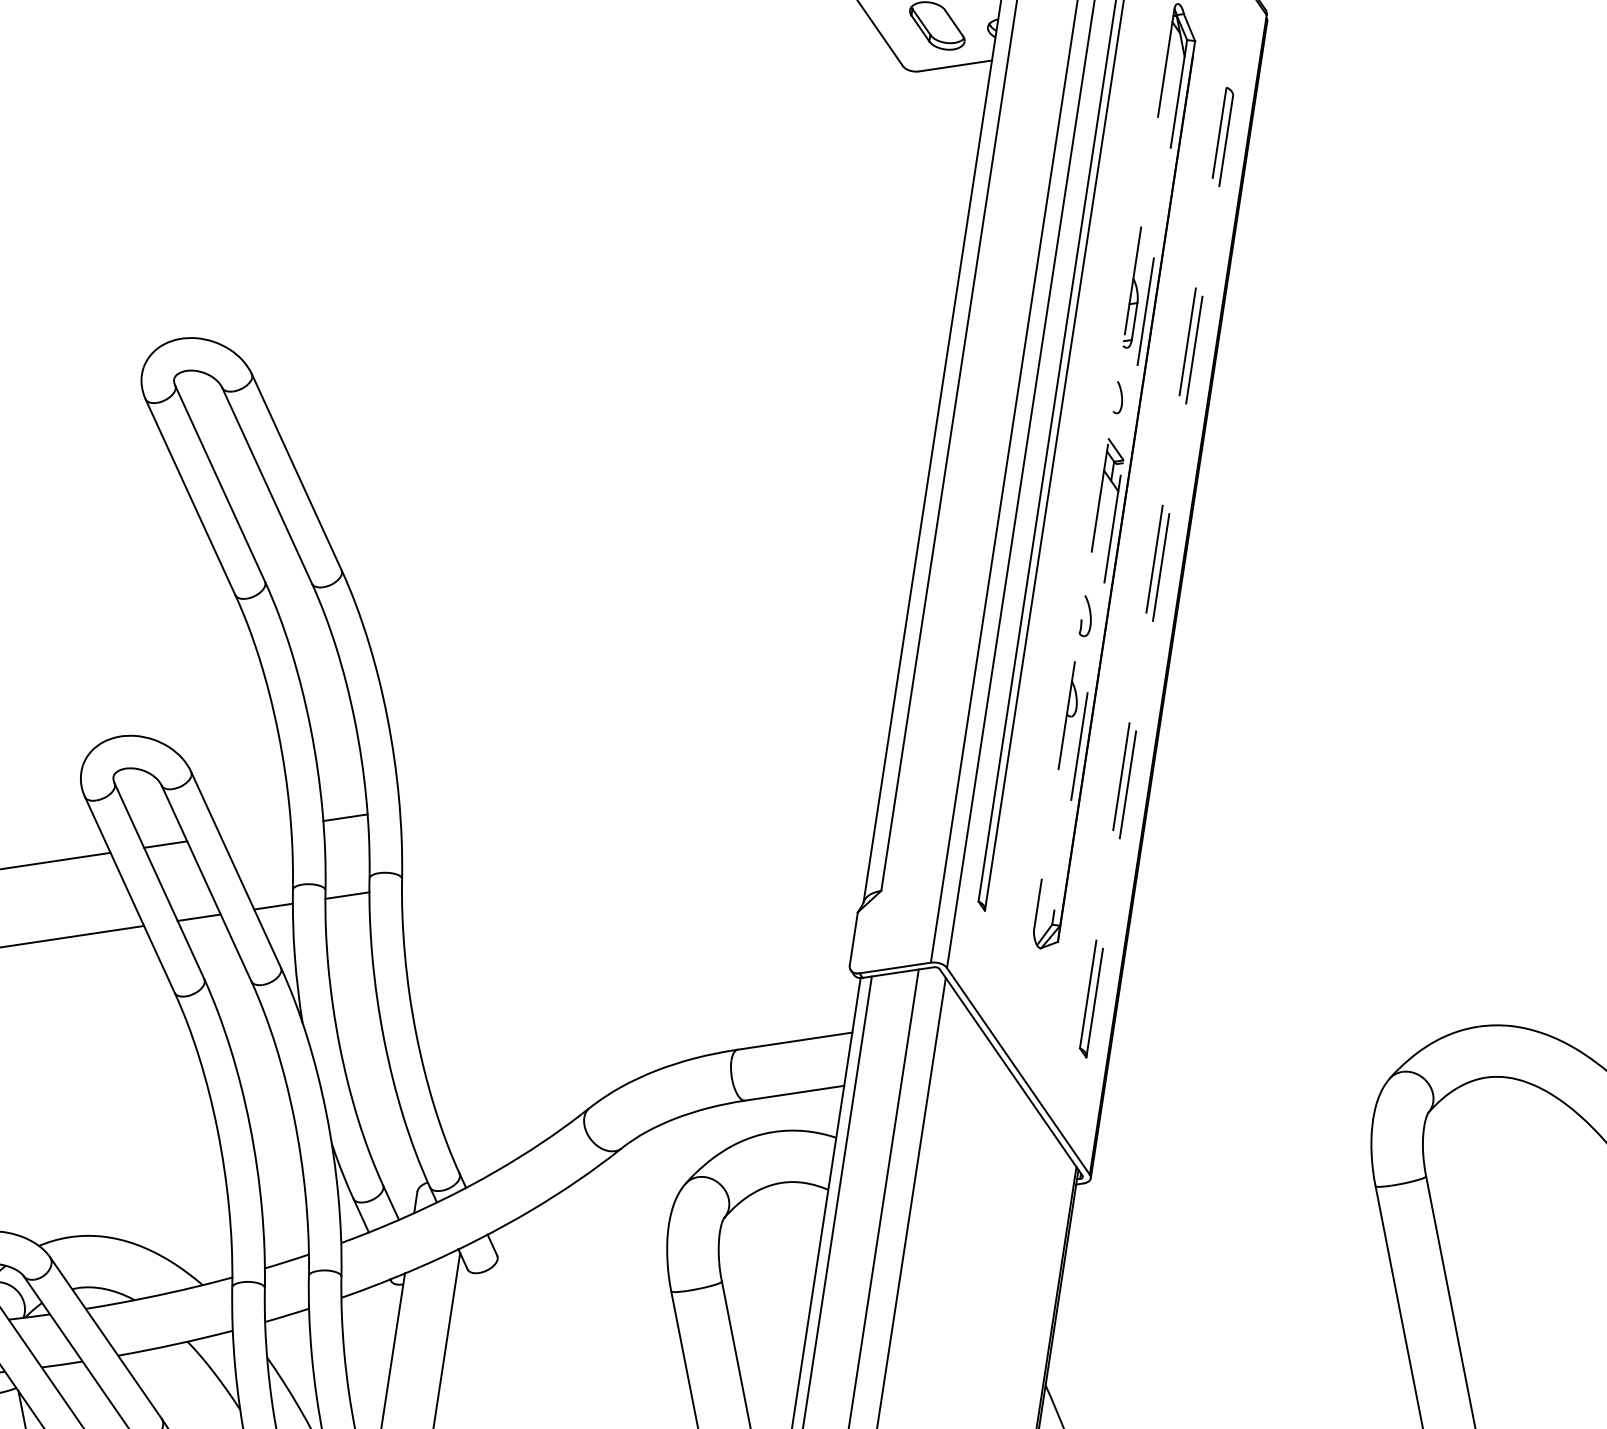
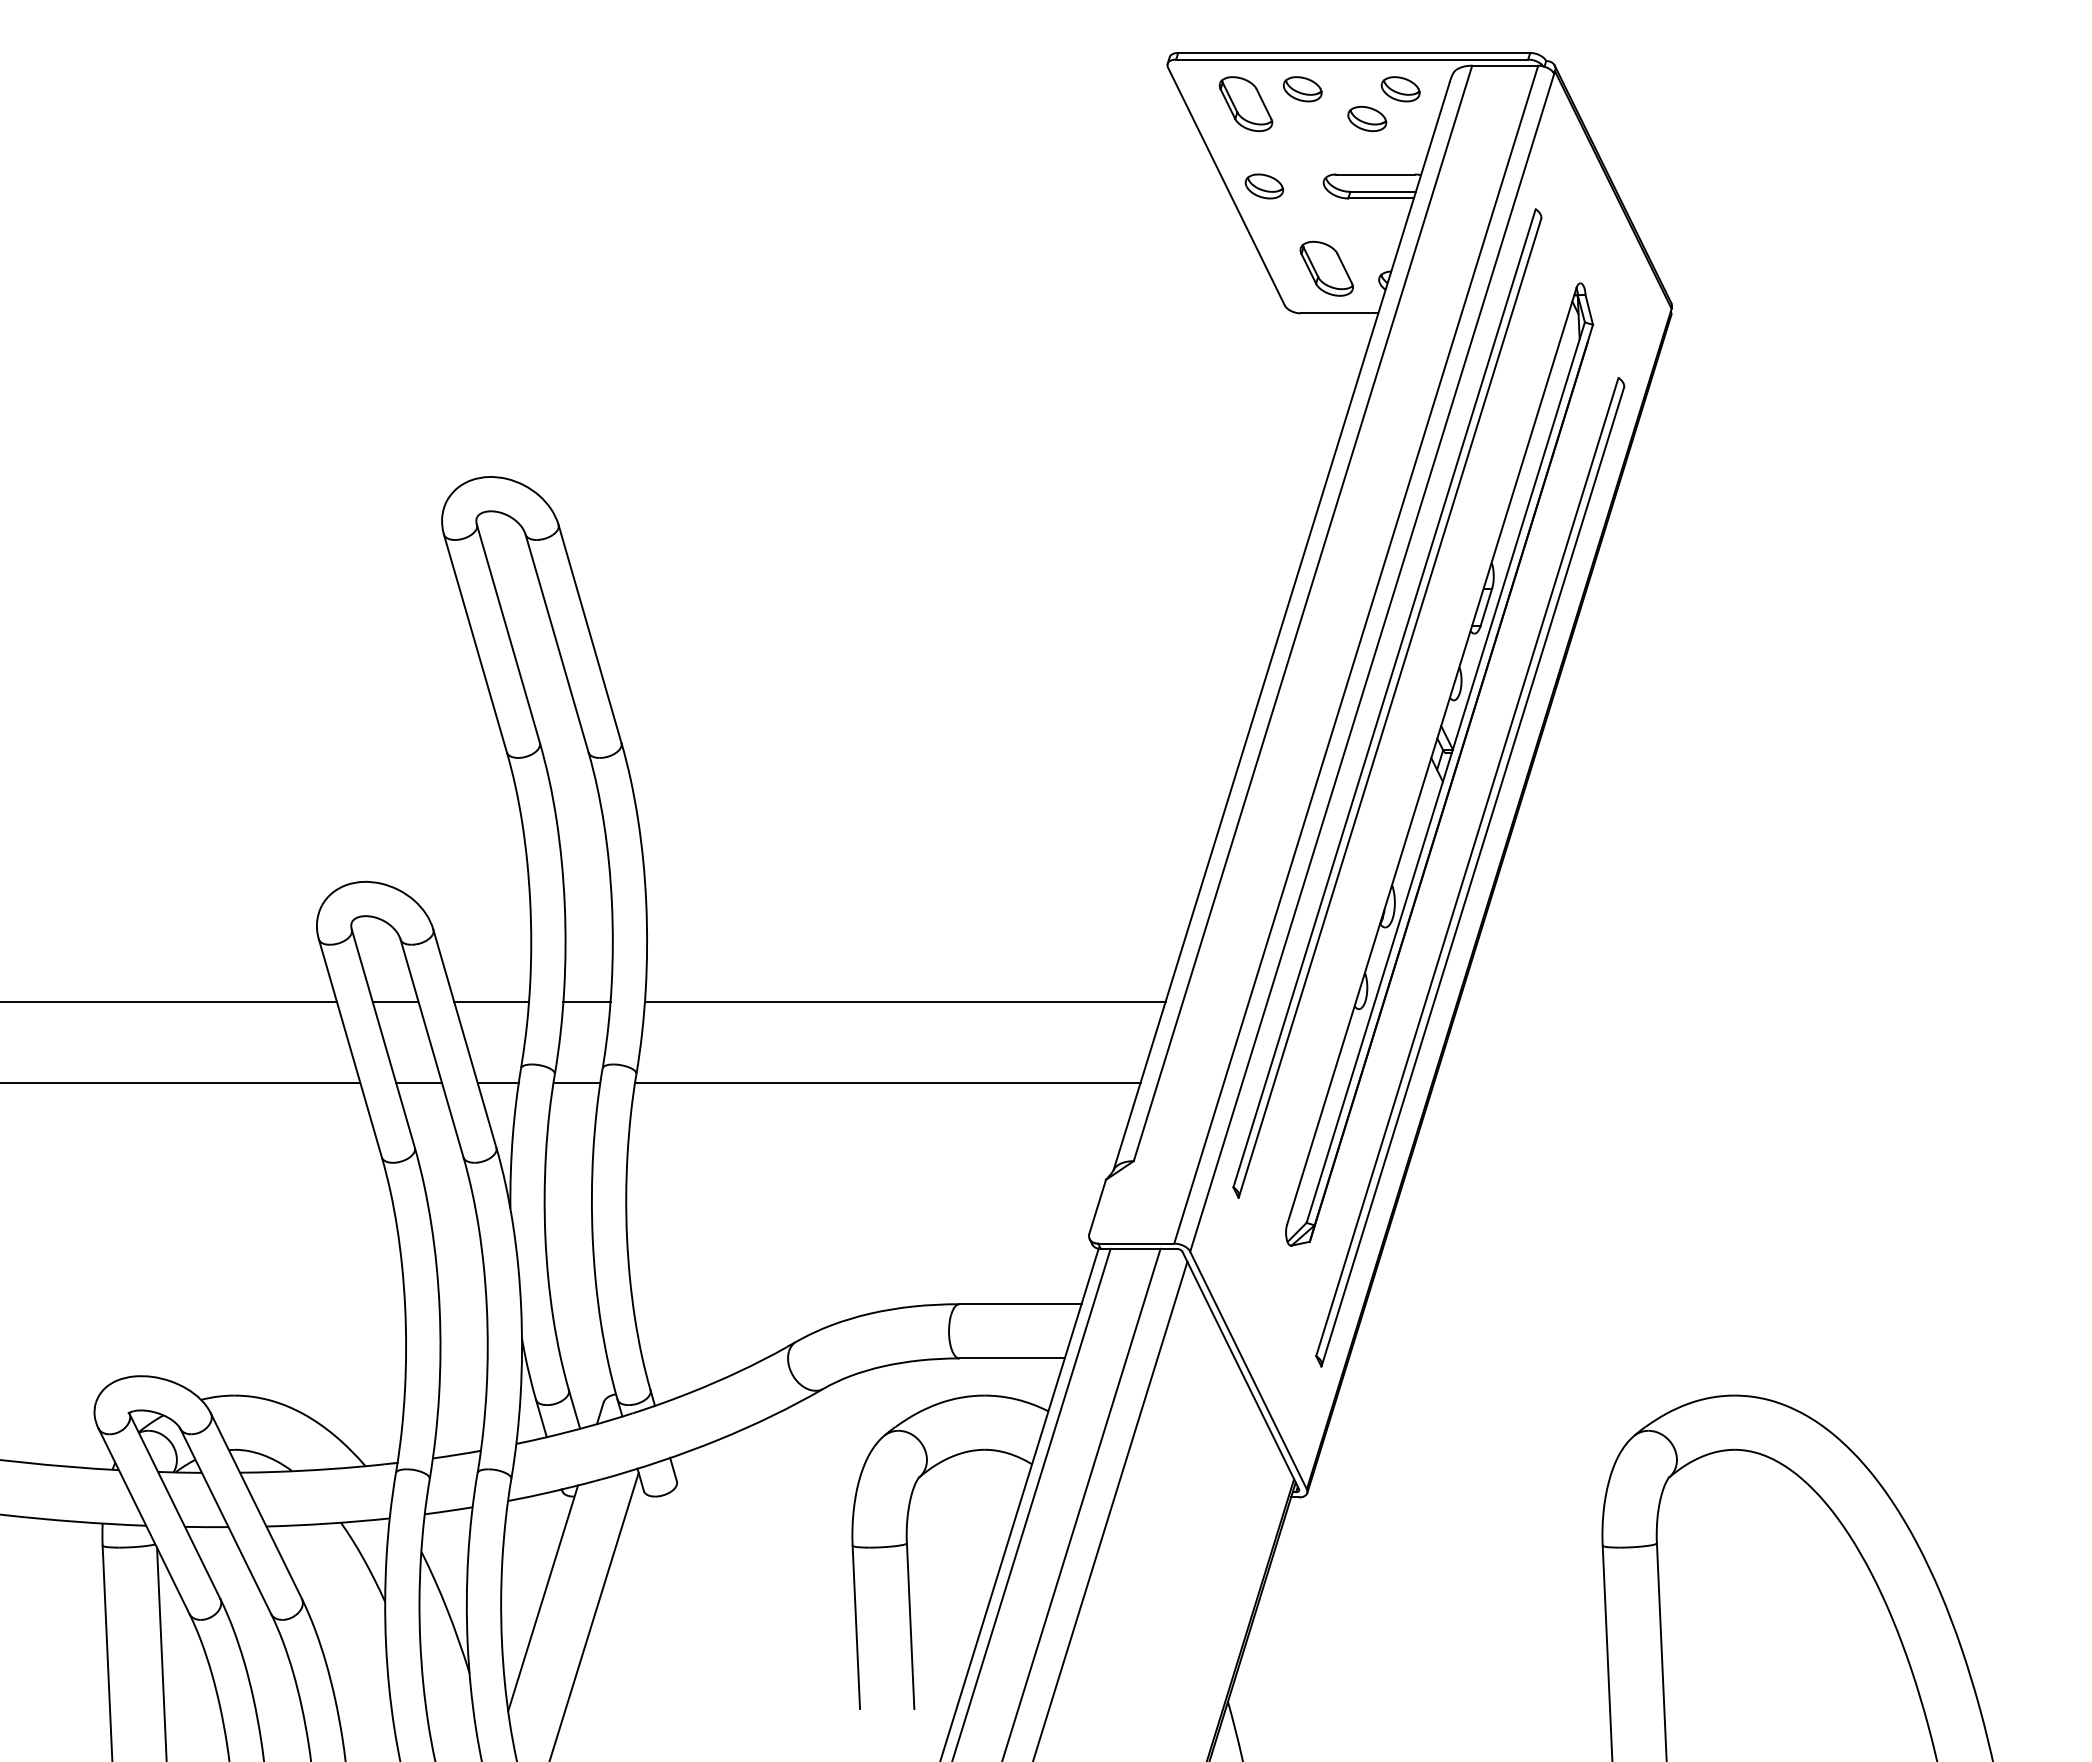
line: (1104, 469) -> (1431, 756), dashed -> solid
line: (1119, 483) -> (1445, 773), dashed -> solid
line: (1153, 568) -> (1467, 867), dashed -> solid
line: (1159, 576) -> (1472, 876), dashed -> solid
line: (643, 773) -> (904, 1001), added
line: (255, 831) -> (491, 1001), added
line: (639, 851) -> (887, 1082), added

